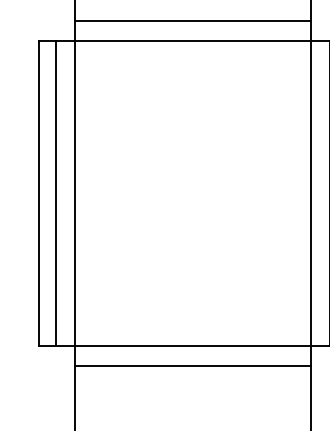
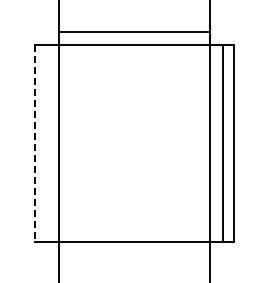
line: (38, 193) -> (34, 143), solid -> dashed
line: (56, 193) -> (46, 143), removed
line: (193, 365) -> (134, 254), removed

